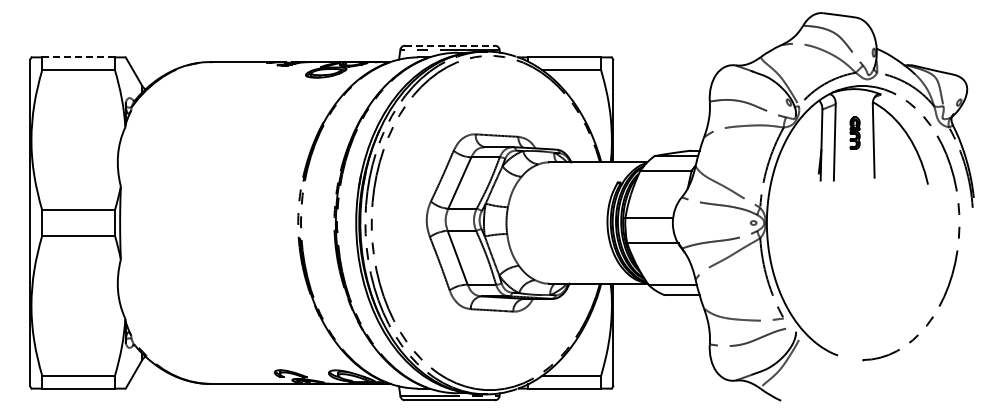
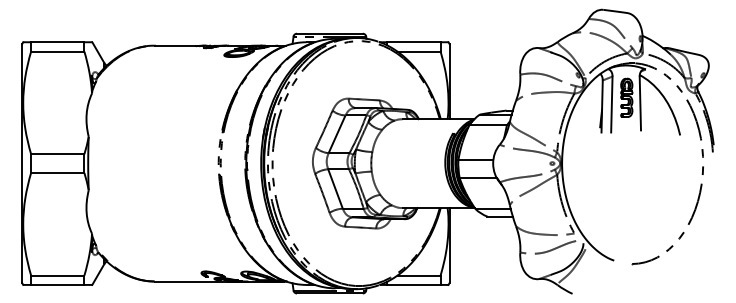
line: (449, 45) -> (329, 33), dashed -> solid
line: (78, 57) -> (57, 42), dashed -> solid
part: (854, 132) -> (626, 97), size x1.67

